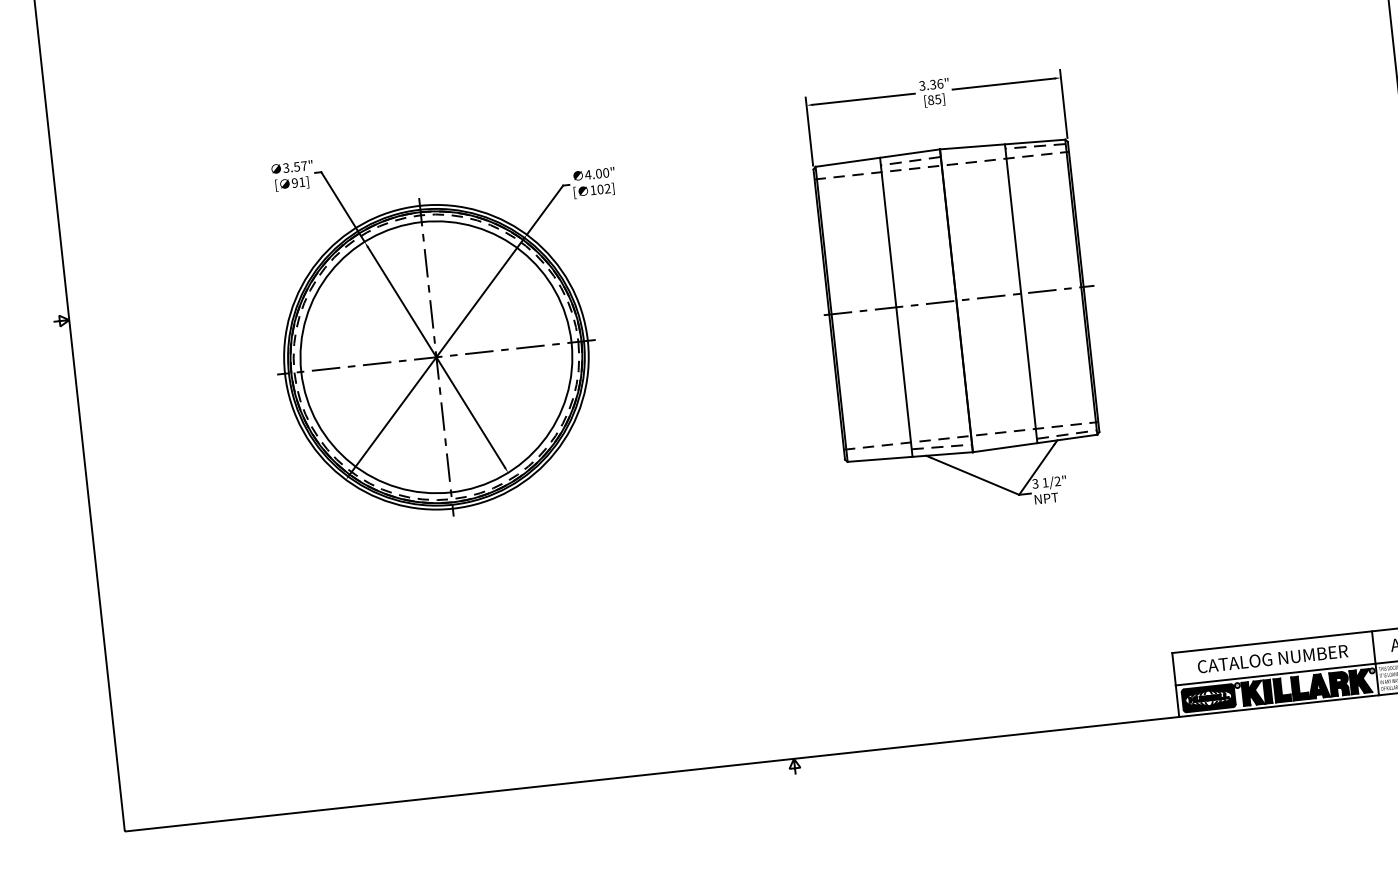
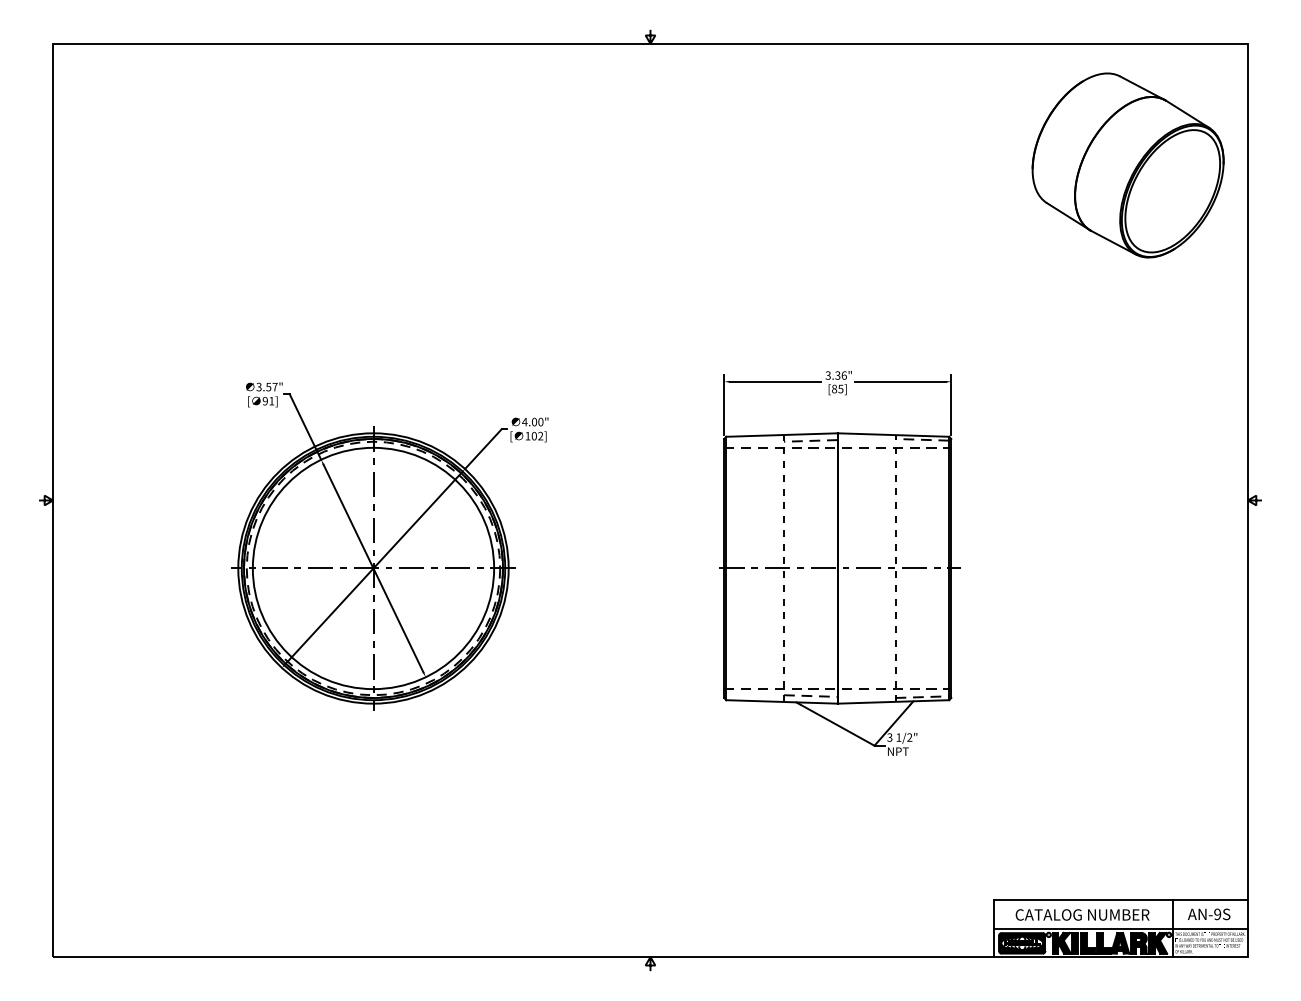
line: (1021, 292) -> (895, 567), solid -> dashed
line: (896, 307) -> (784, 568), solid -> dashed

